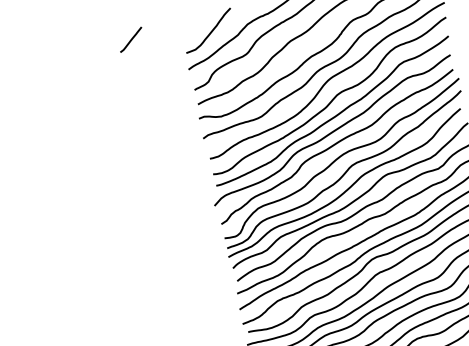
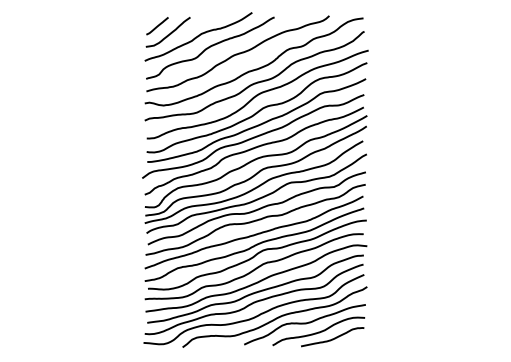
line: (131, 40) -> (157, 26), moved

